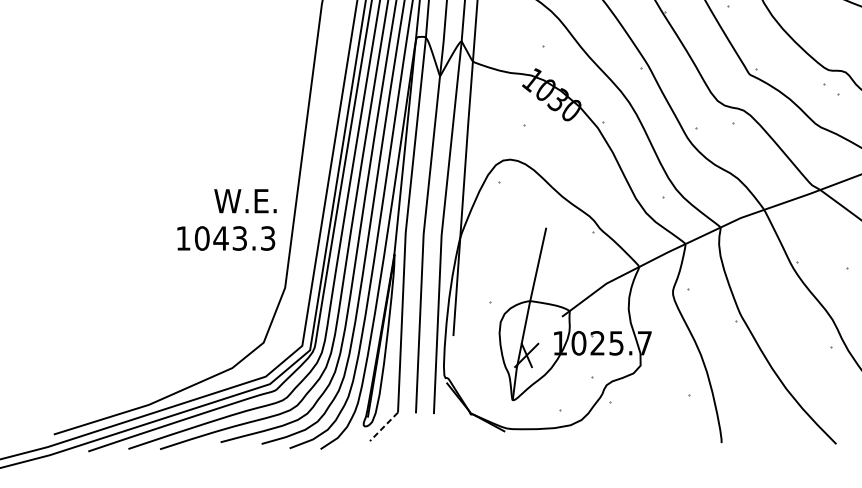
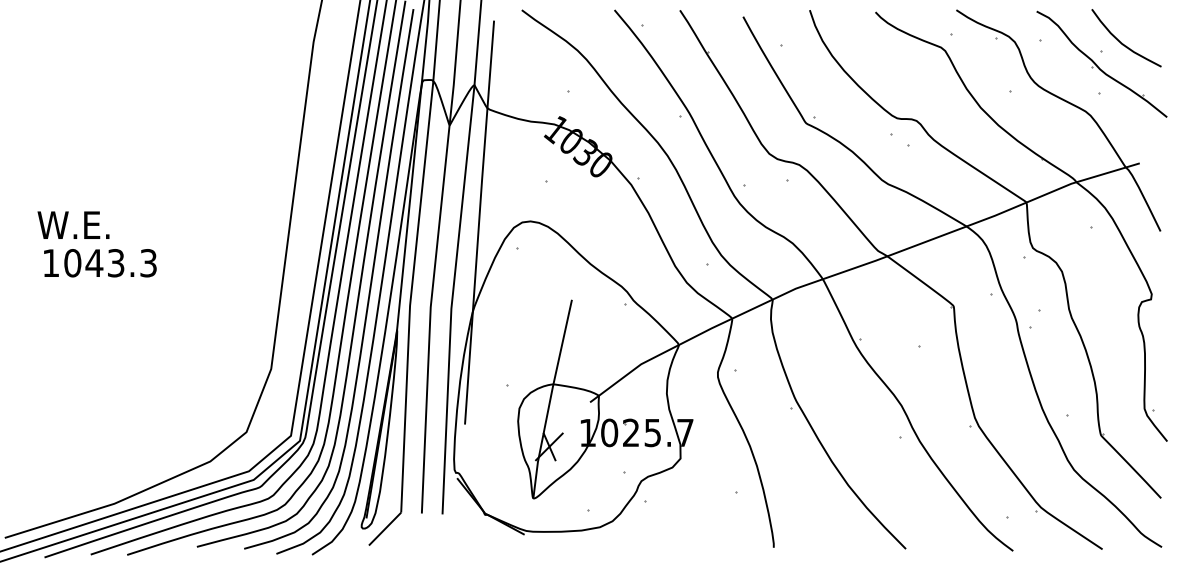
text: (245, 200) -> (73, 224), moved
text: (226, 238) -> (100, 263), moved
line: (383, 427) -> (384, 529), dashed -> solid

